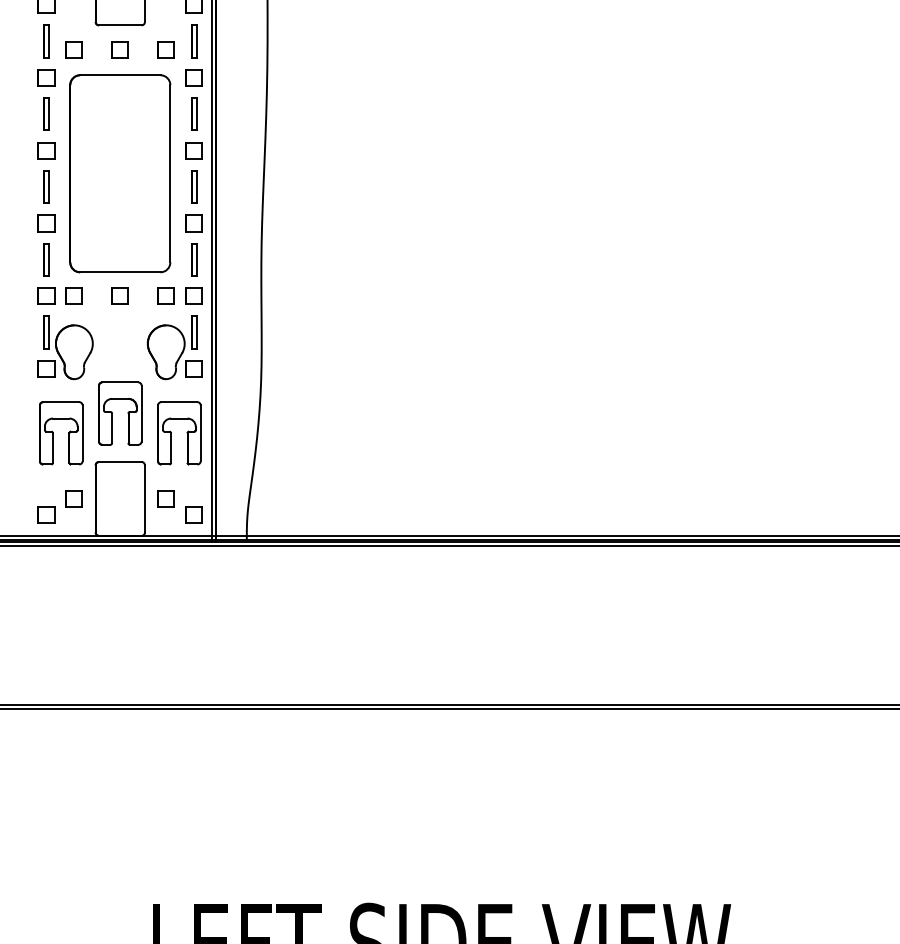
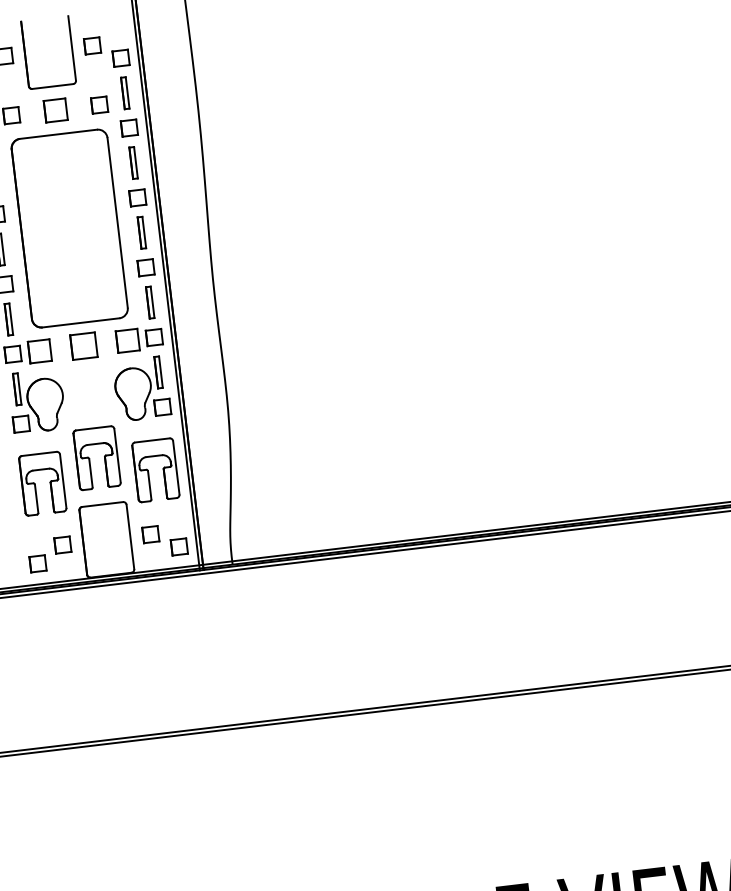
part: (119, 49) -> (54, 109), size x1.4
part: (73, 295) -> (38, 350), size x1.4
part: (119, 295) -> (82, 345), size x1.6
part: (165, 295) -> (126, 339), size x1.4

